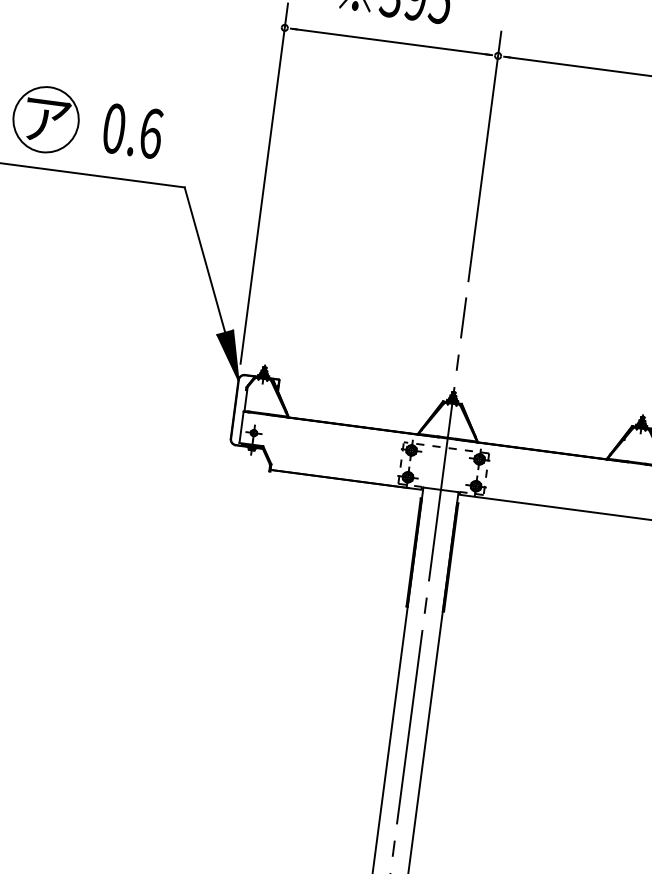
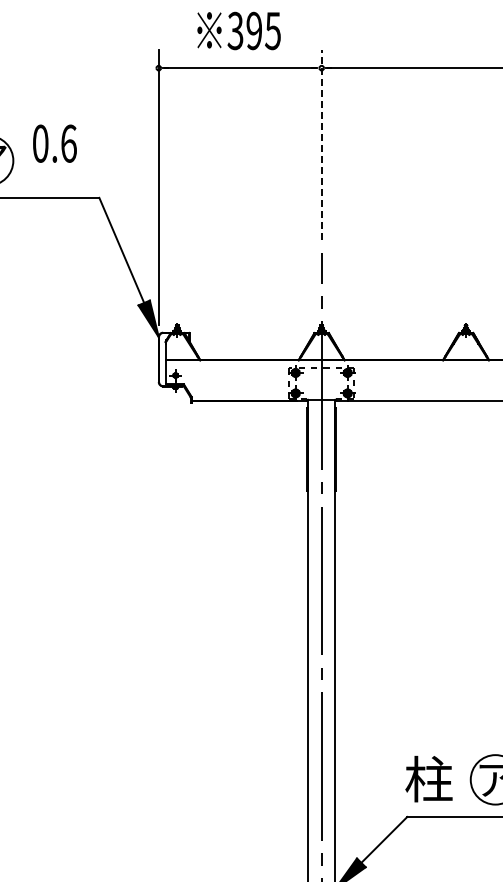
text: (132, 130) -> (54, 143), moved
line: (484, 155) -> (321, 144), solid -> dashed

